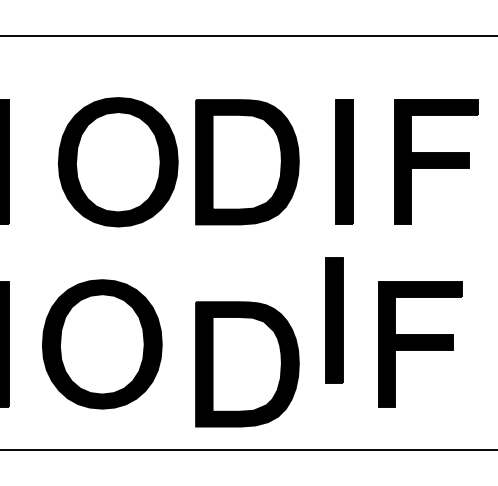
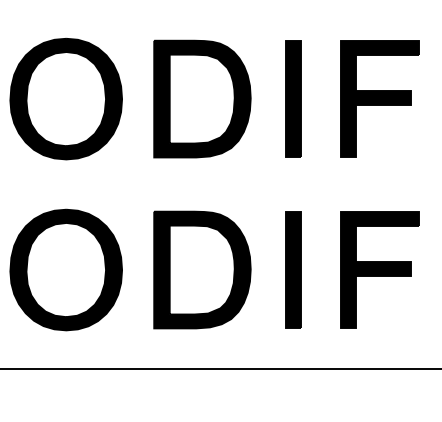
part: (118, 162) -> (66, 99), moved
part: (334, 320) -> (293, 270), moved
part: (420, 344) -> (379, 270), moved
part: (247, 364) -> (202, 270), moved

